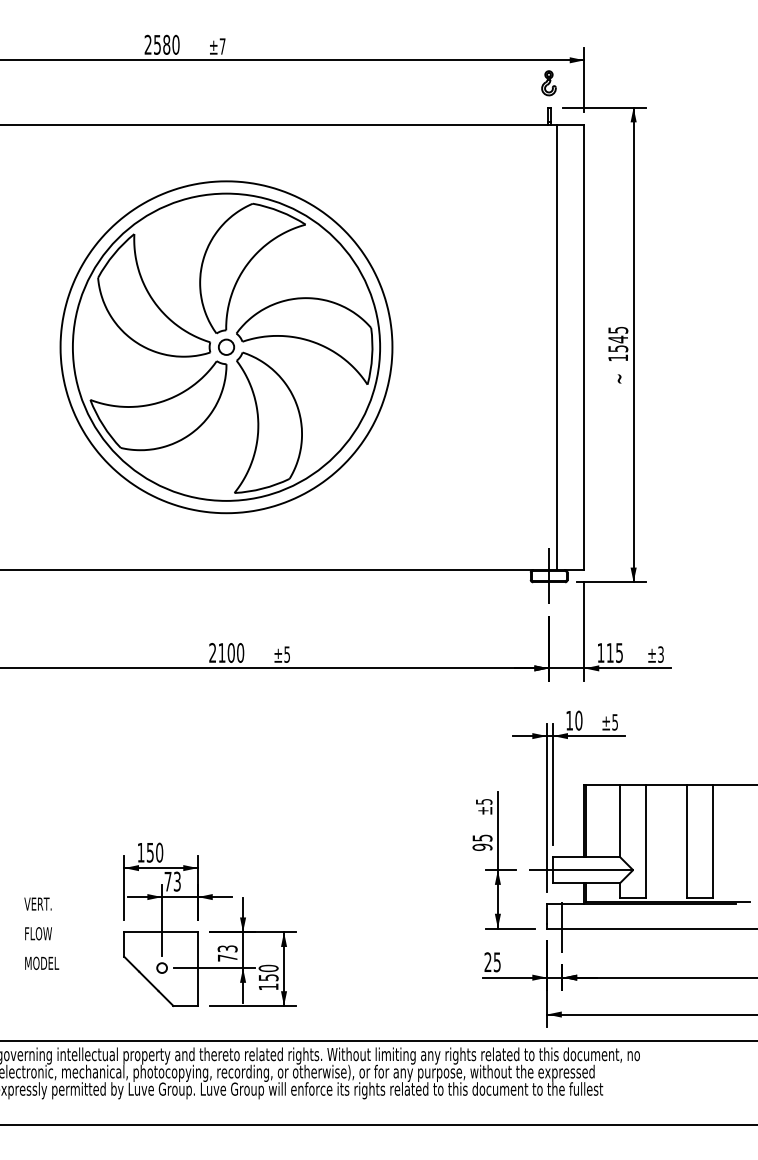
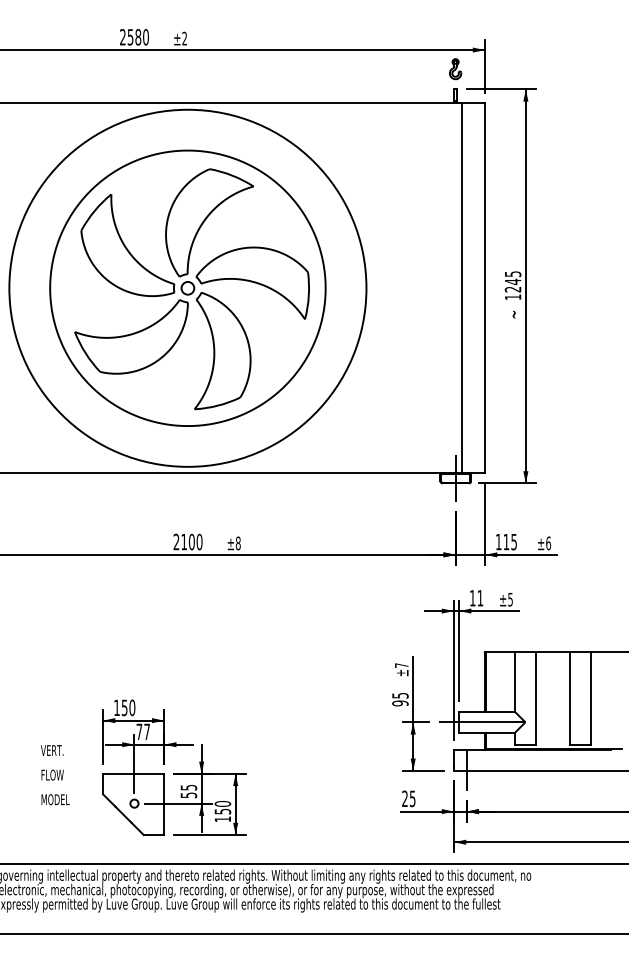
text: (222, 46) -> (184, 38), ±7 -> ±2
circle: (226, 346) -> (187, 287), size x1.4
text: (618, 348) -> (513, 289), 1545 -> 1245
text: (287, 654) -> (238, 543), ±5 -> ±8
text: (661, 654) -> (549, 543), ±3 -> ±6
text: (578, 720) -> (480, 598), 10 -> 11
text: (484, 801) -> (402, 665), ±5 -> ±7
text: (176, 881) -> (146, 731), 73 -> 77
text: (41, 933) -> (55, 774), moved
text: (227, 953) -> (188, 791), 73 -> 55

